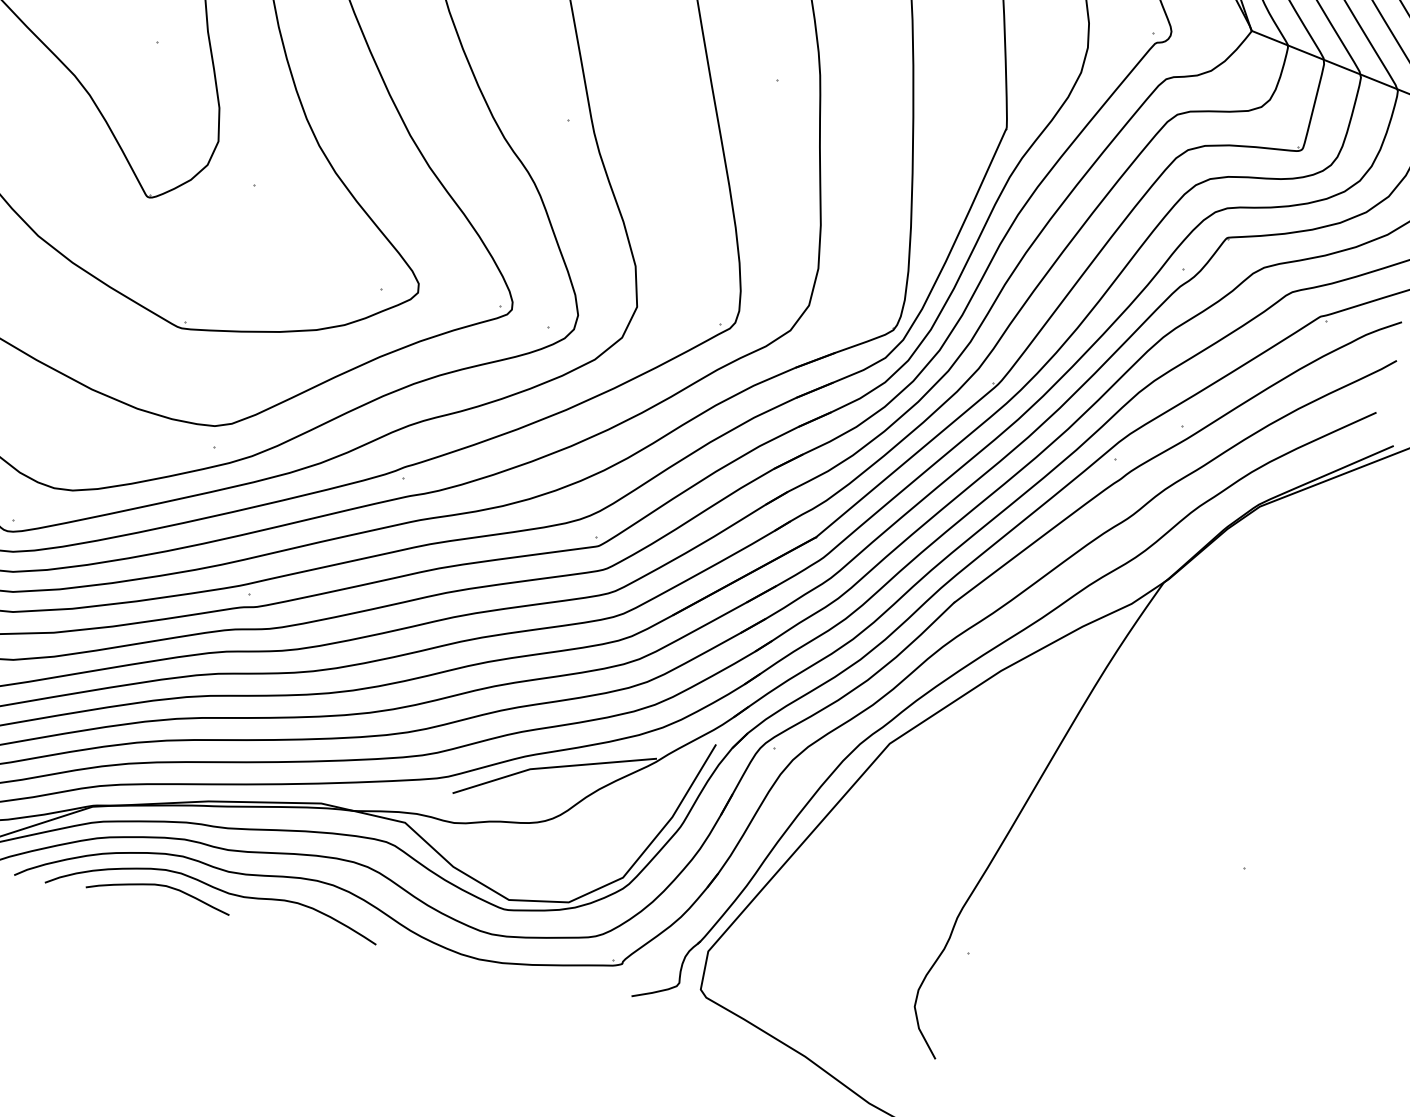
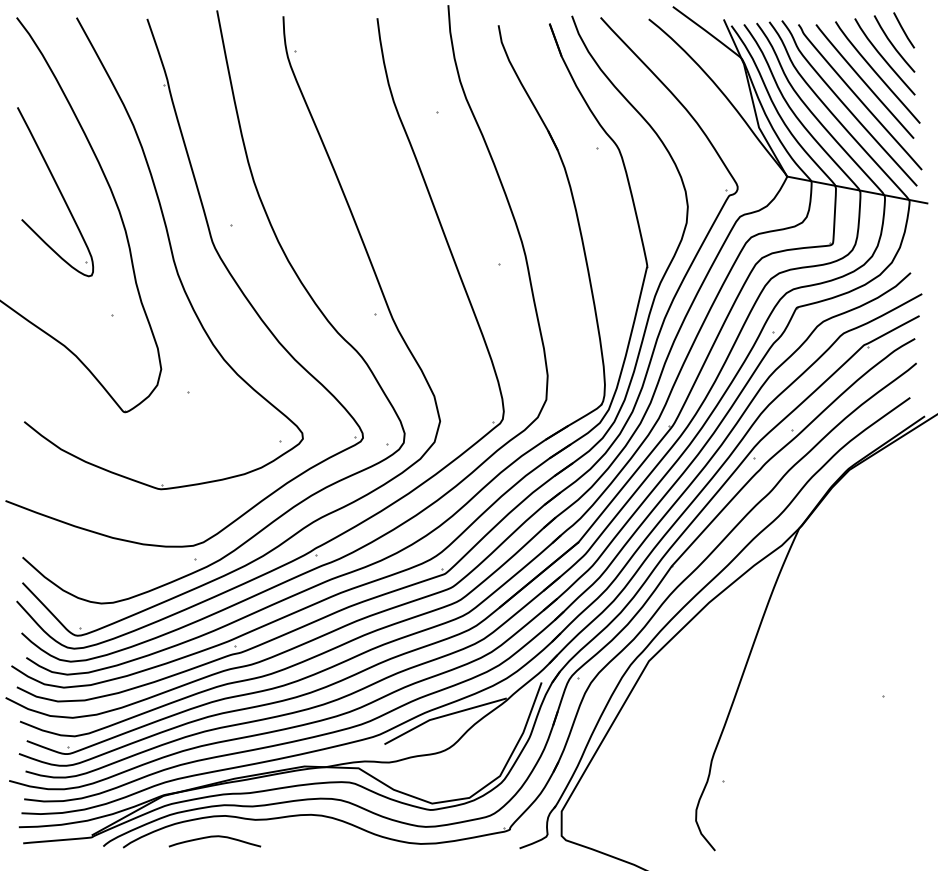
curve: (214, 889) -> (248, 832), removed

